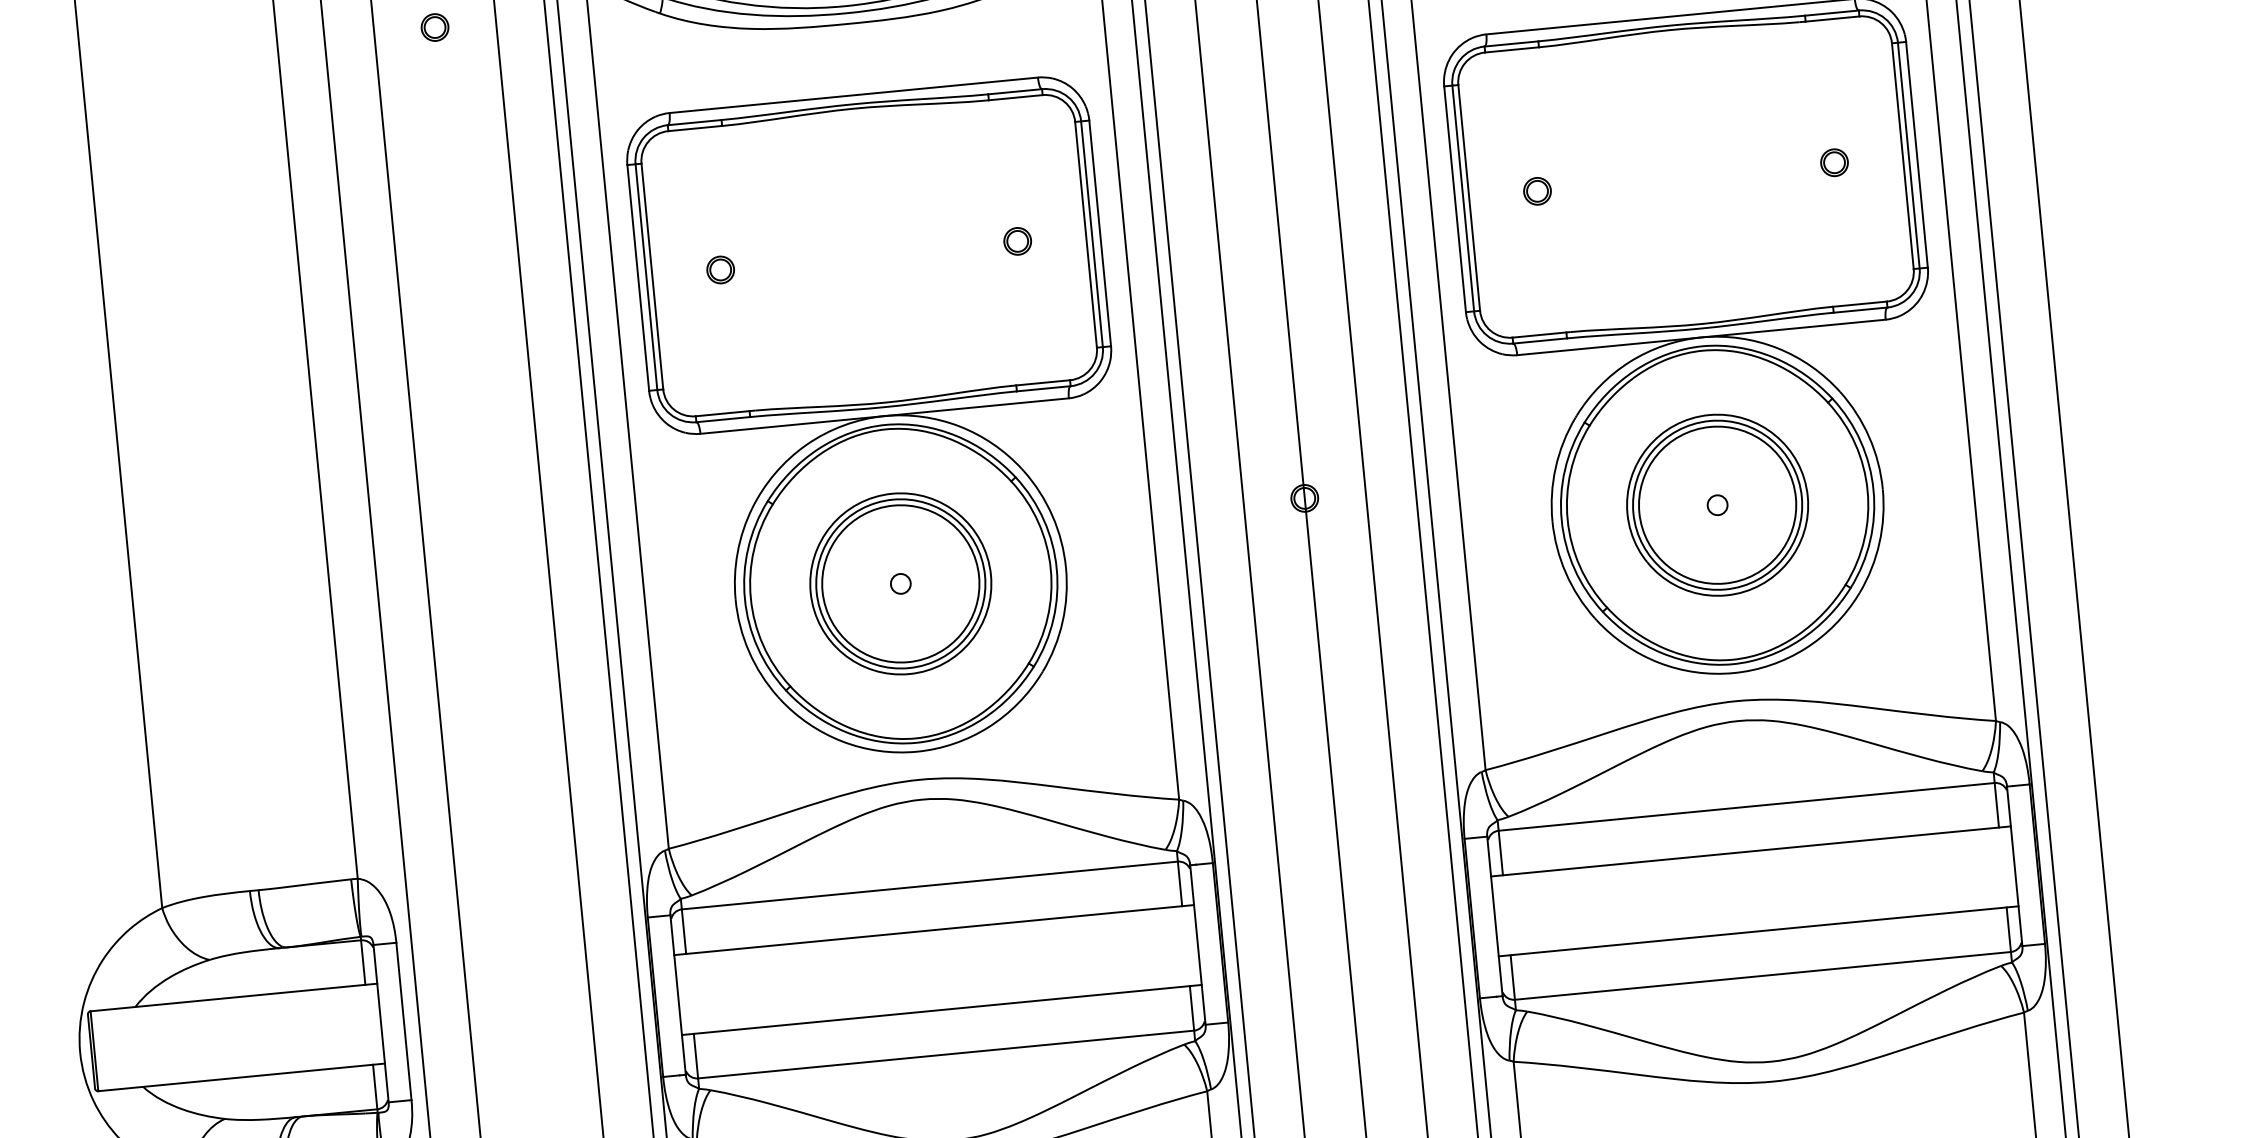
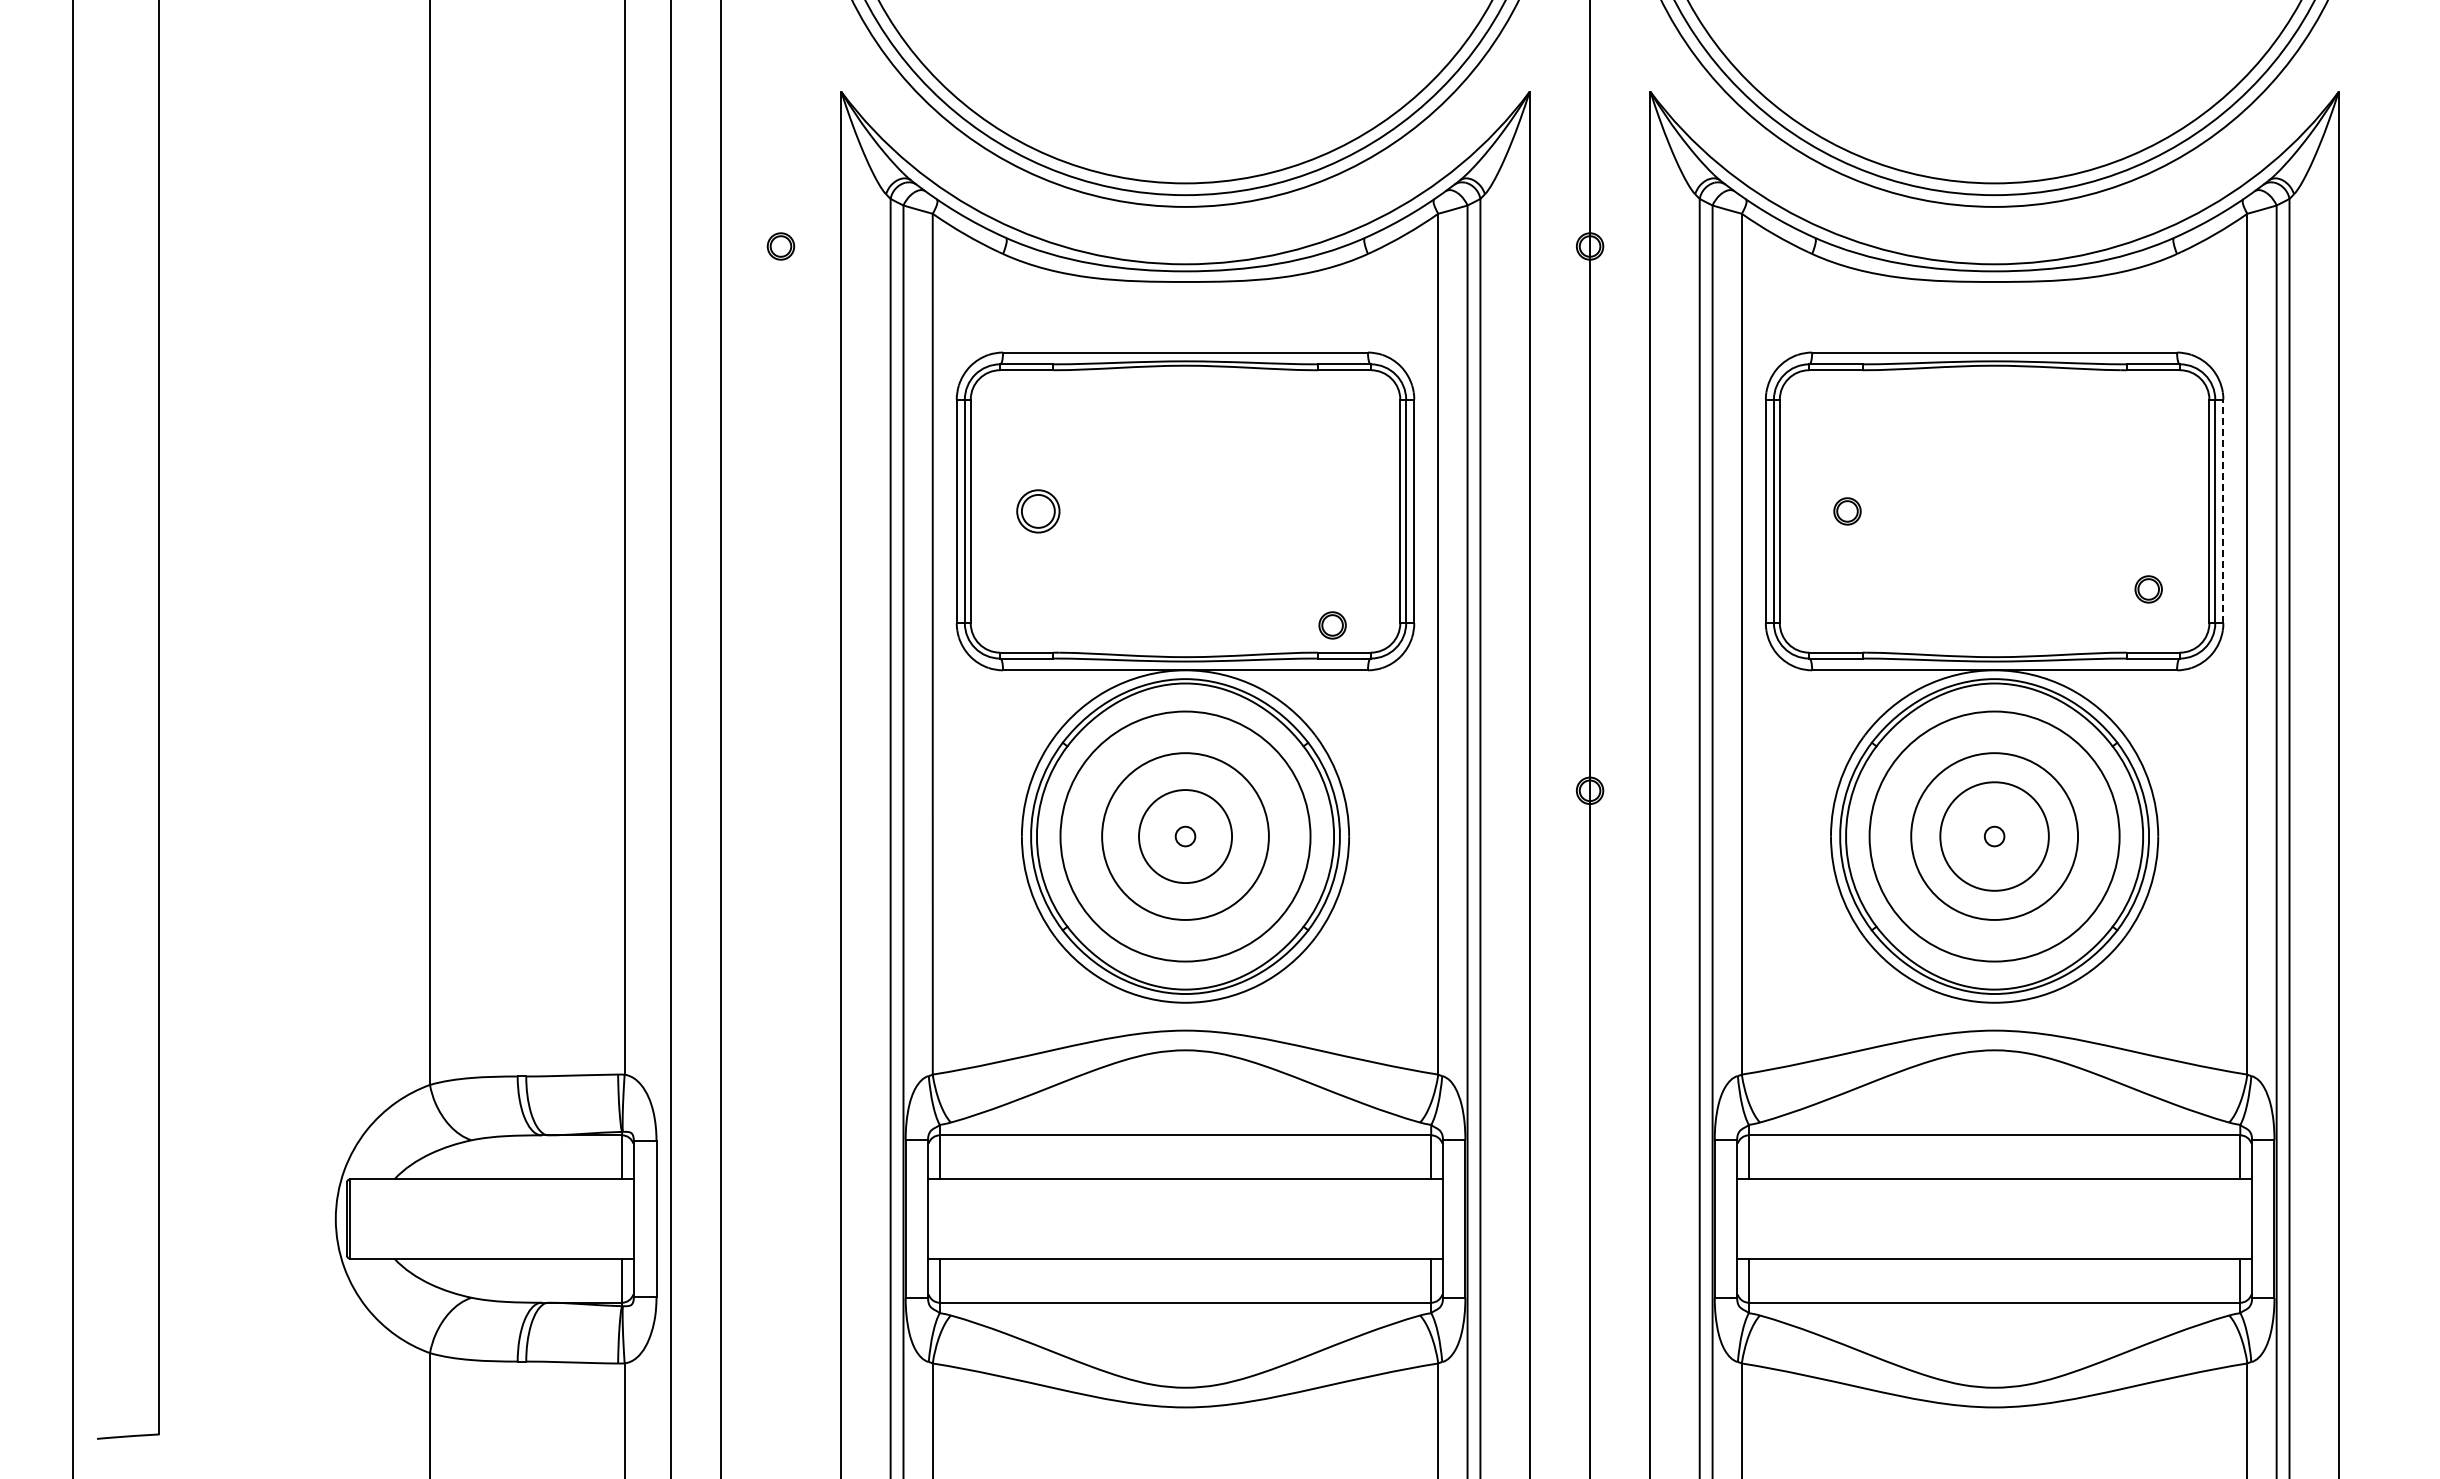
line: (1917, 154) -> (2223, 511), solid -> dashed
part: (1834, 162) -> (2148, 589), moved
part: (1017, 241) -> (1332, 625), moved
part: (720, 270) -> (1038, 511), size x1.6
circle: (1717, 505) -> (1994, 836), size x0.7
circle: (1717, 505) -> (1994, 836), size x1.4
circle: (900, 583) -> (1185, 836), size x0.6
circle: (900, 583) -> (1185, 836), size x1.4

